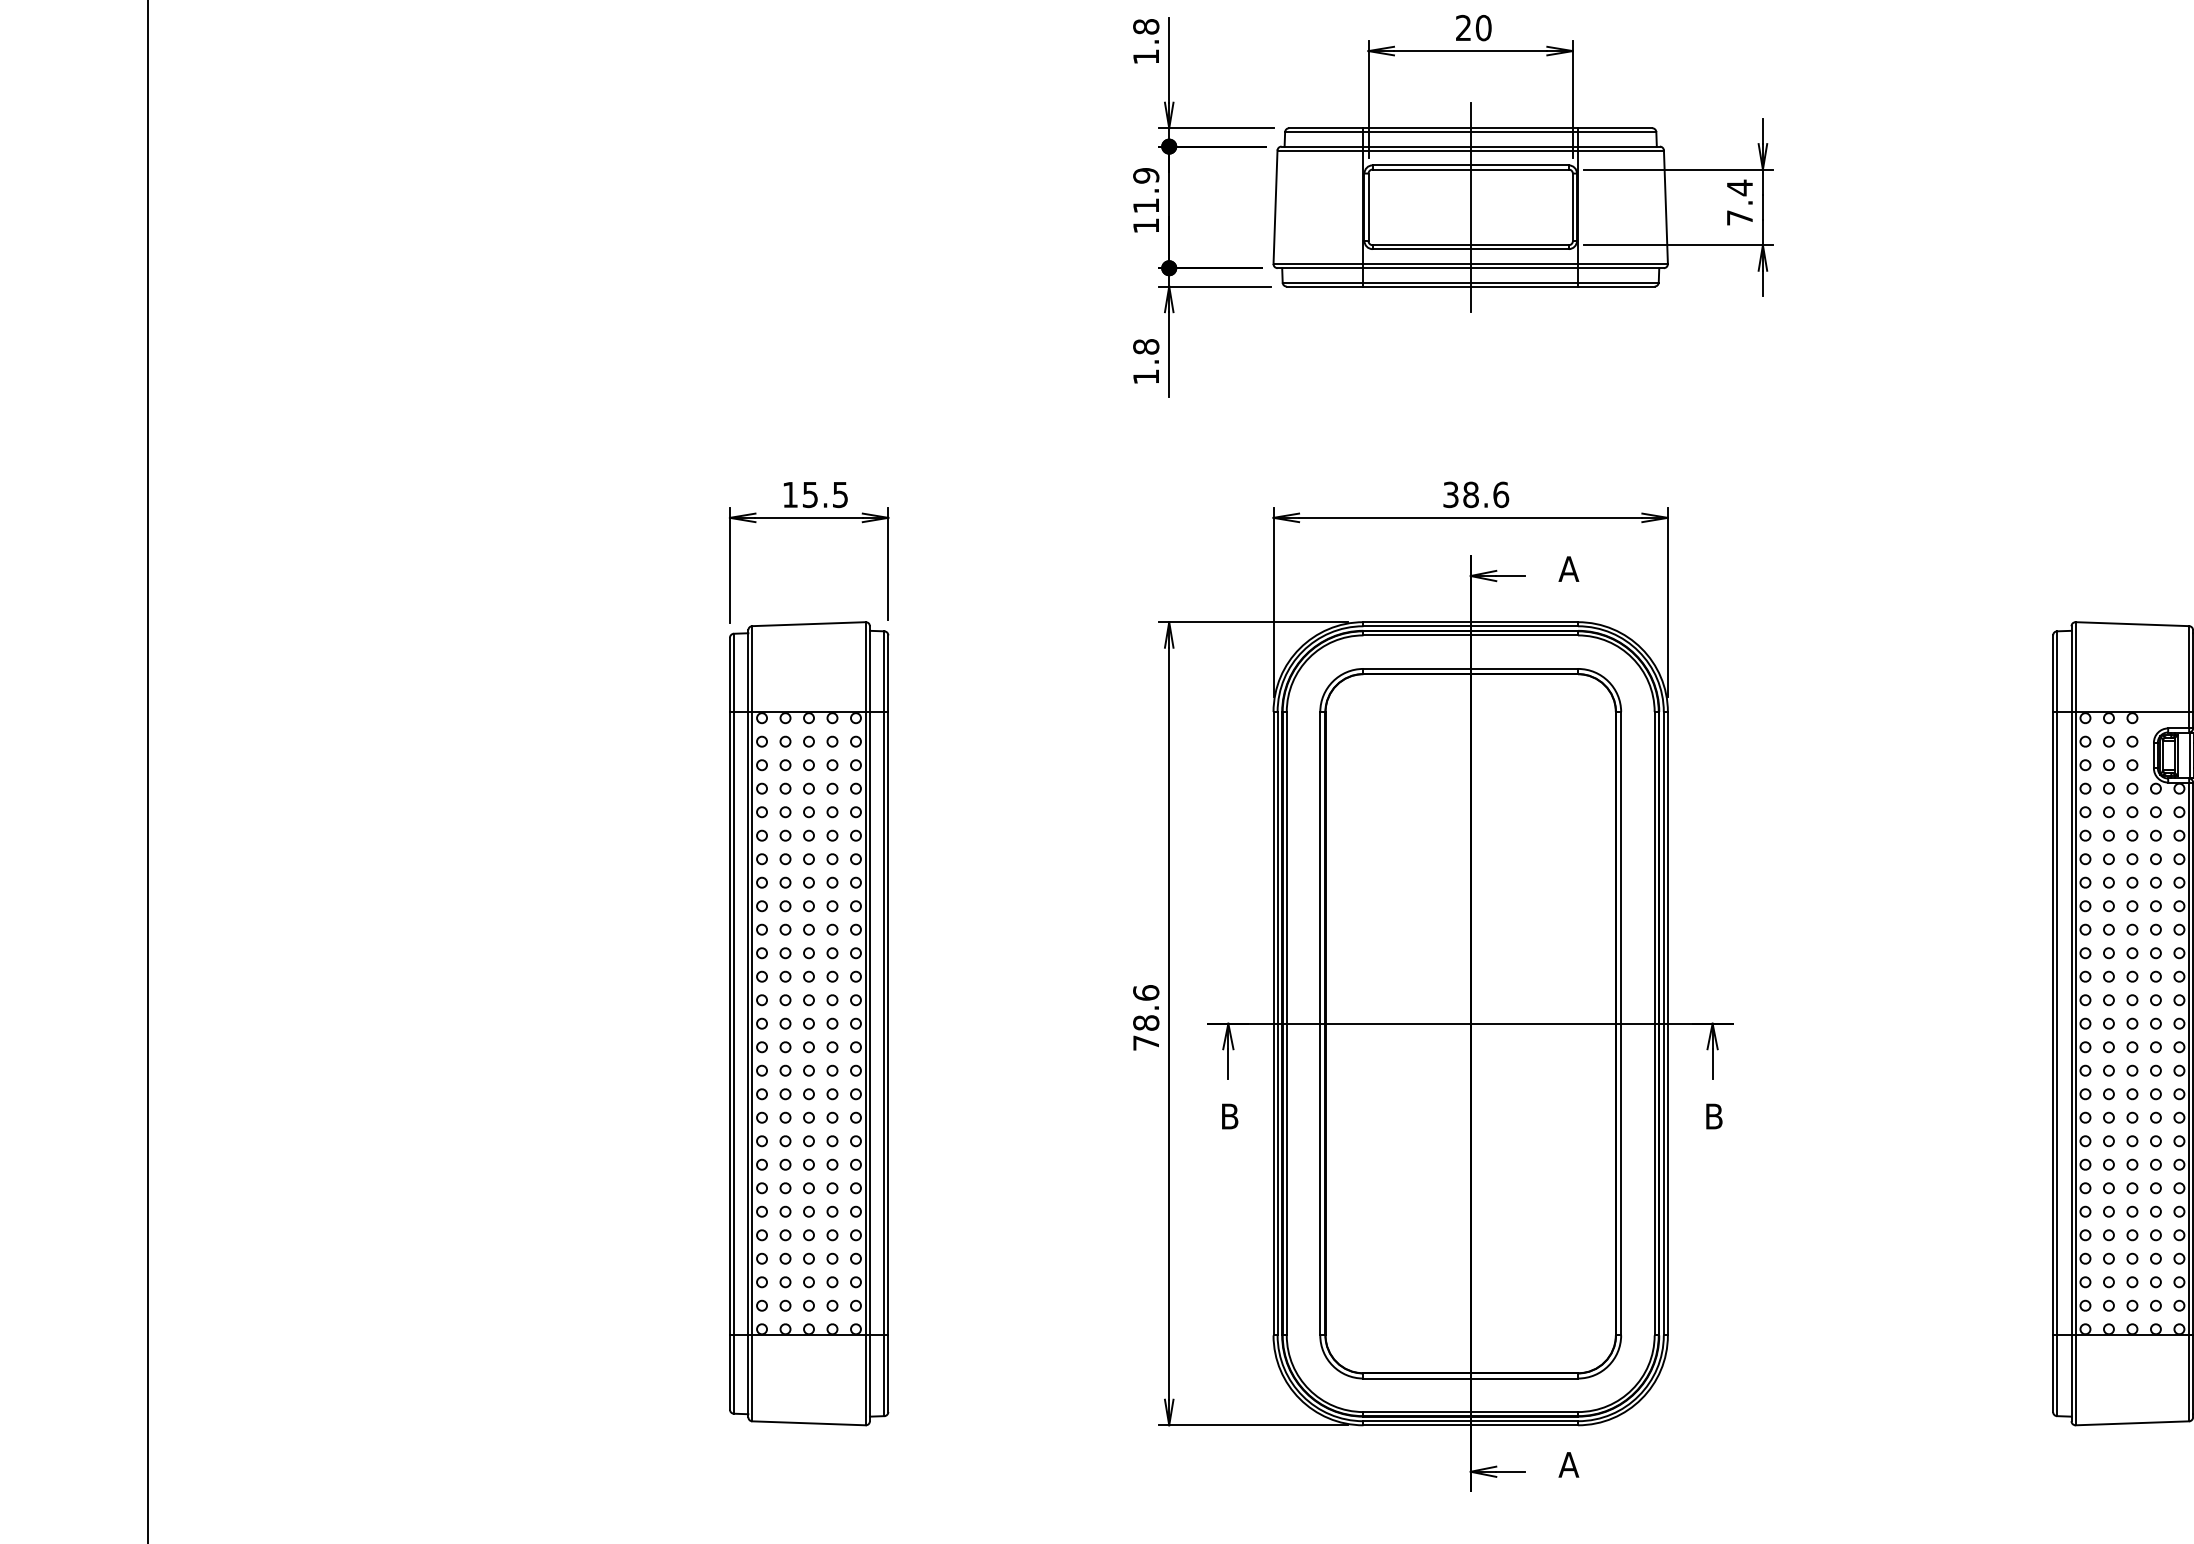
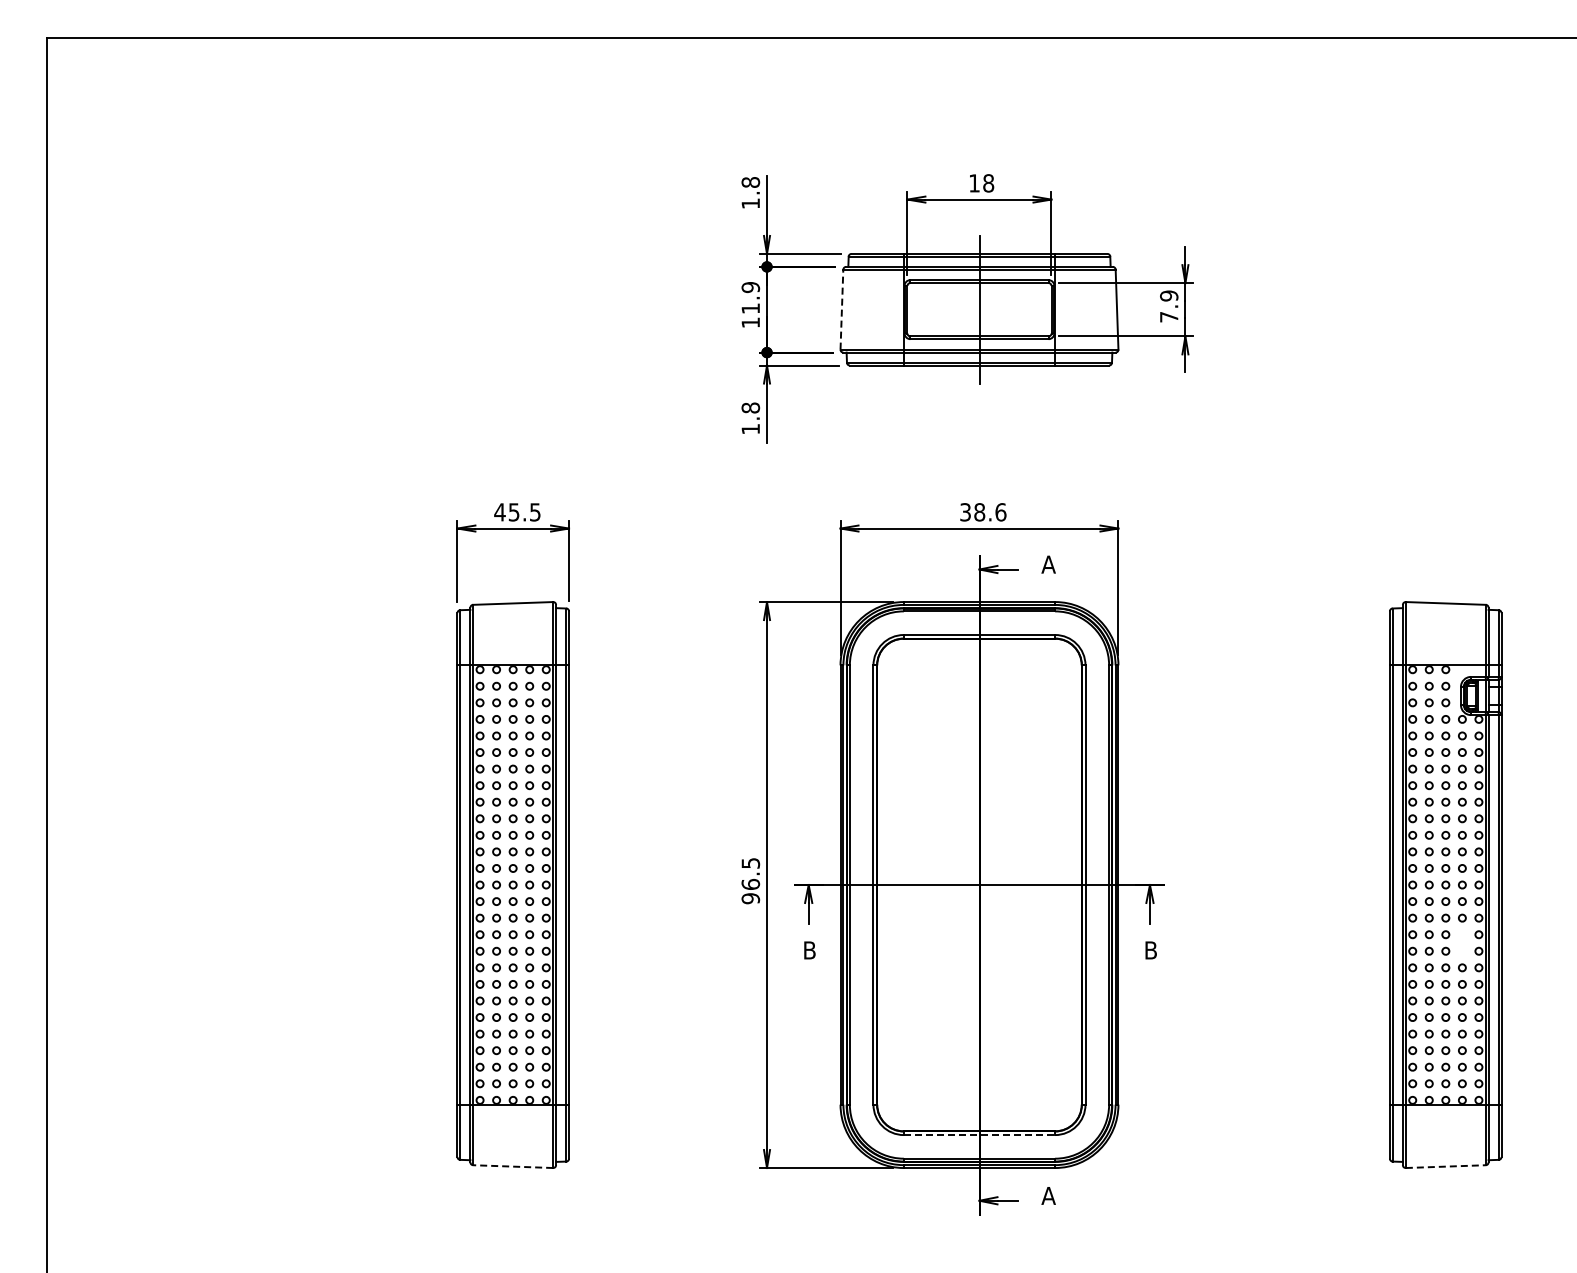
text: (1473, 28) -> (981, 183), 20 -> 18
text: (1740, 187) -> (1169, 295), 7.4 -> 7.9
line: (1274, 207) -> (841, 309), solid -> dashed
text: (789, 495) -> (499, 512), 15.5 -> 45.5
text: (1145, 1017) -> (750, 880), 78.6 -> 96.5
part: (2156, 1105) -> (1462, 942), removed
line: (1470, 1379) -> (979, 1135), solid -> dashed
line: (809, 1423) -> (513, 1166), solid -> dashed
line: (2131, 1423) -> (1445, 1166), solid -> dashed

